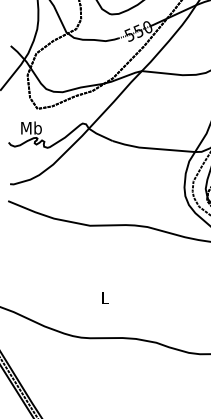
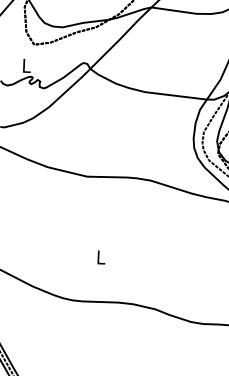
text: (31, 127) -> (26, 65), Mb -> L

